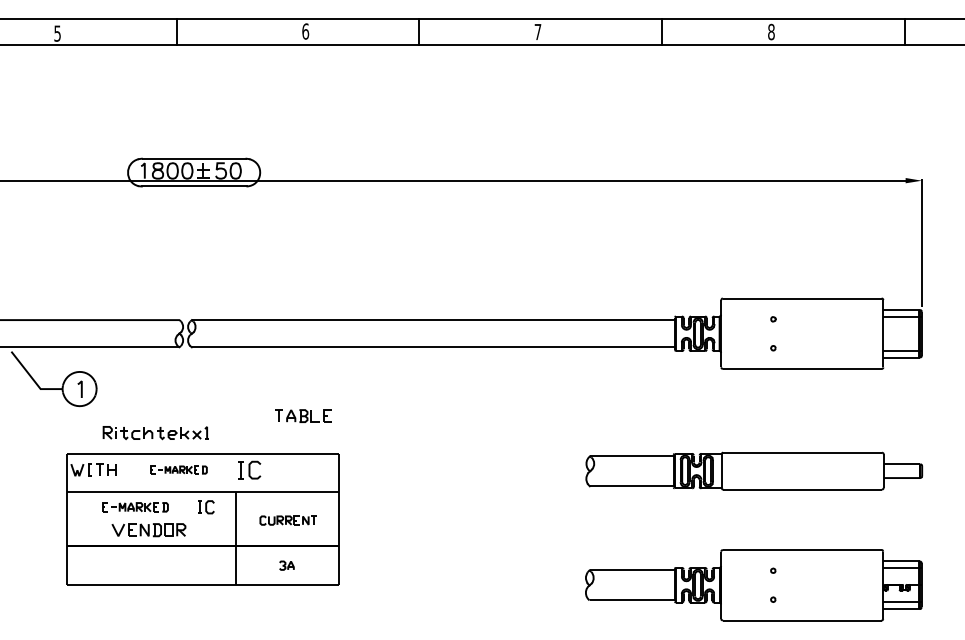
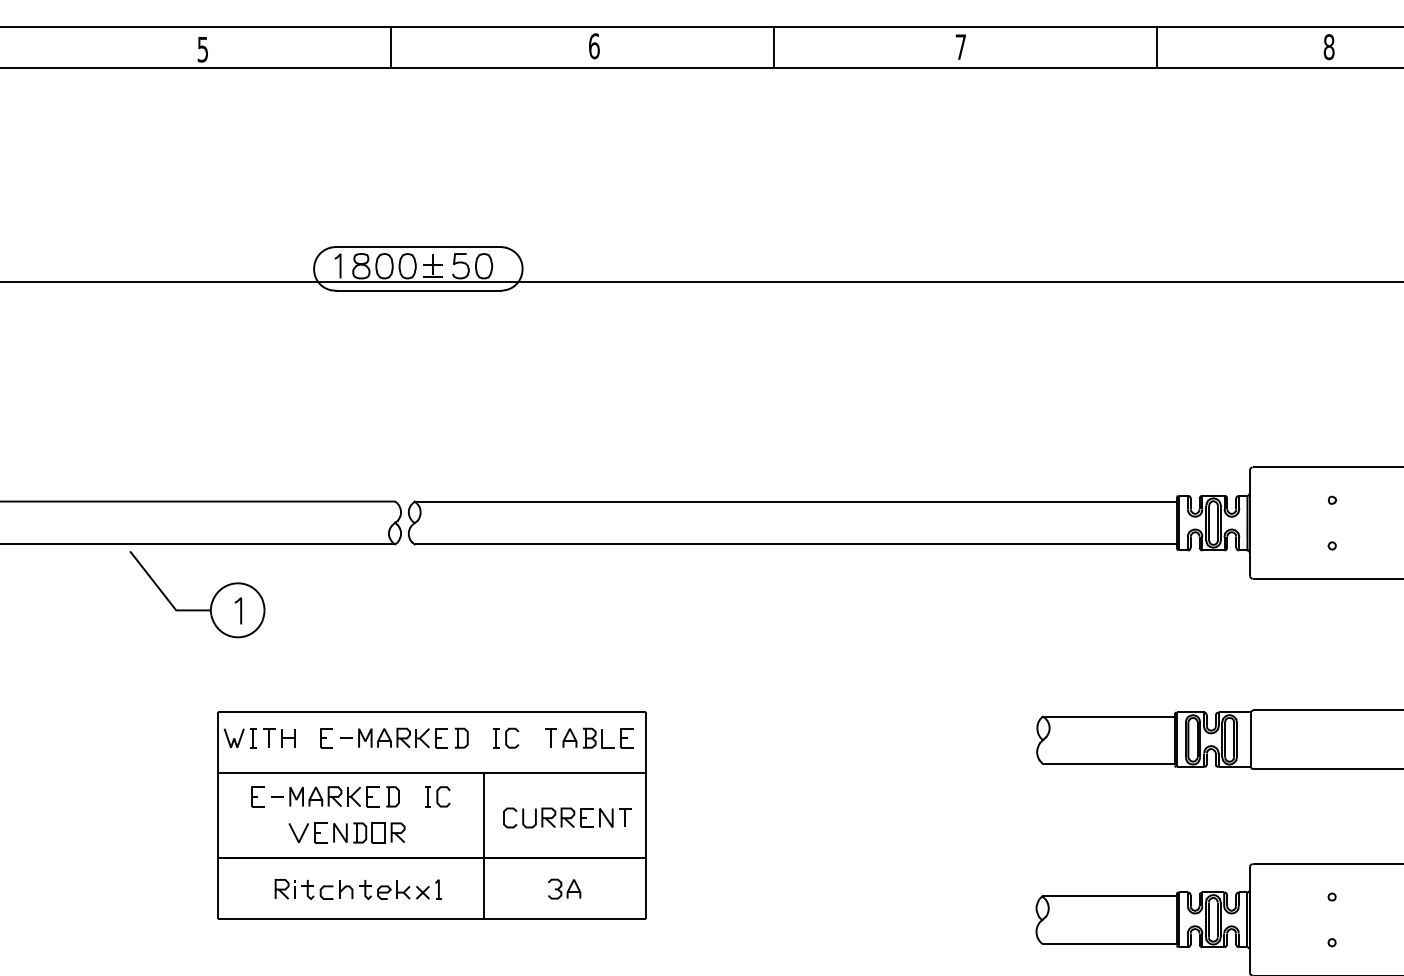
part: (303, 415) -> (589, 737), moved
part: (155, 433) -> (357, 890), moved
part: (178, 469) -> (393, 737), size x1.67
part: (250, 469) -> (507, 737), size x0.71
part: (135, 507) -> (325, 797), size x1.43
part: (288, 520) -> (567, 817), size x1.43
part: (286, 565) -> (564, 888), size x1.43

